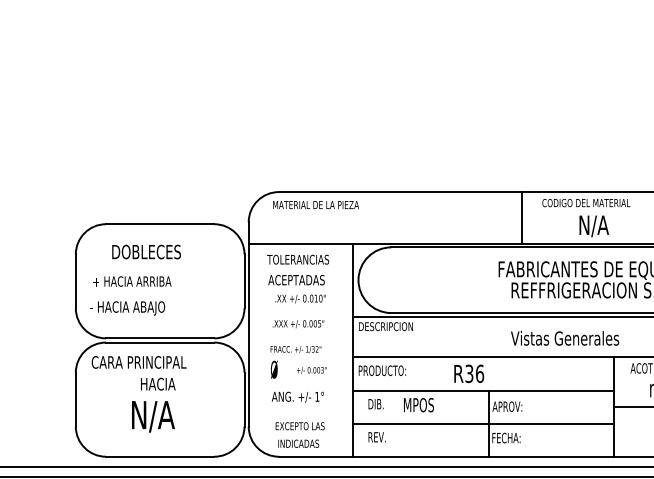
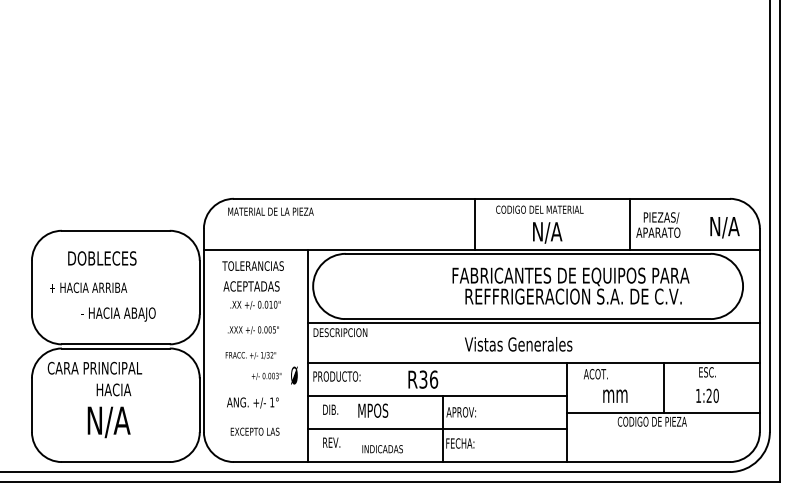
text: (127, 308) -> (118, 314), moved
text: (274, 369) -> (294, 375), moved
text: (298, 444) -> (382, 449), moved

